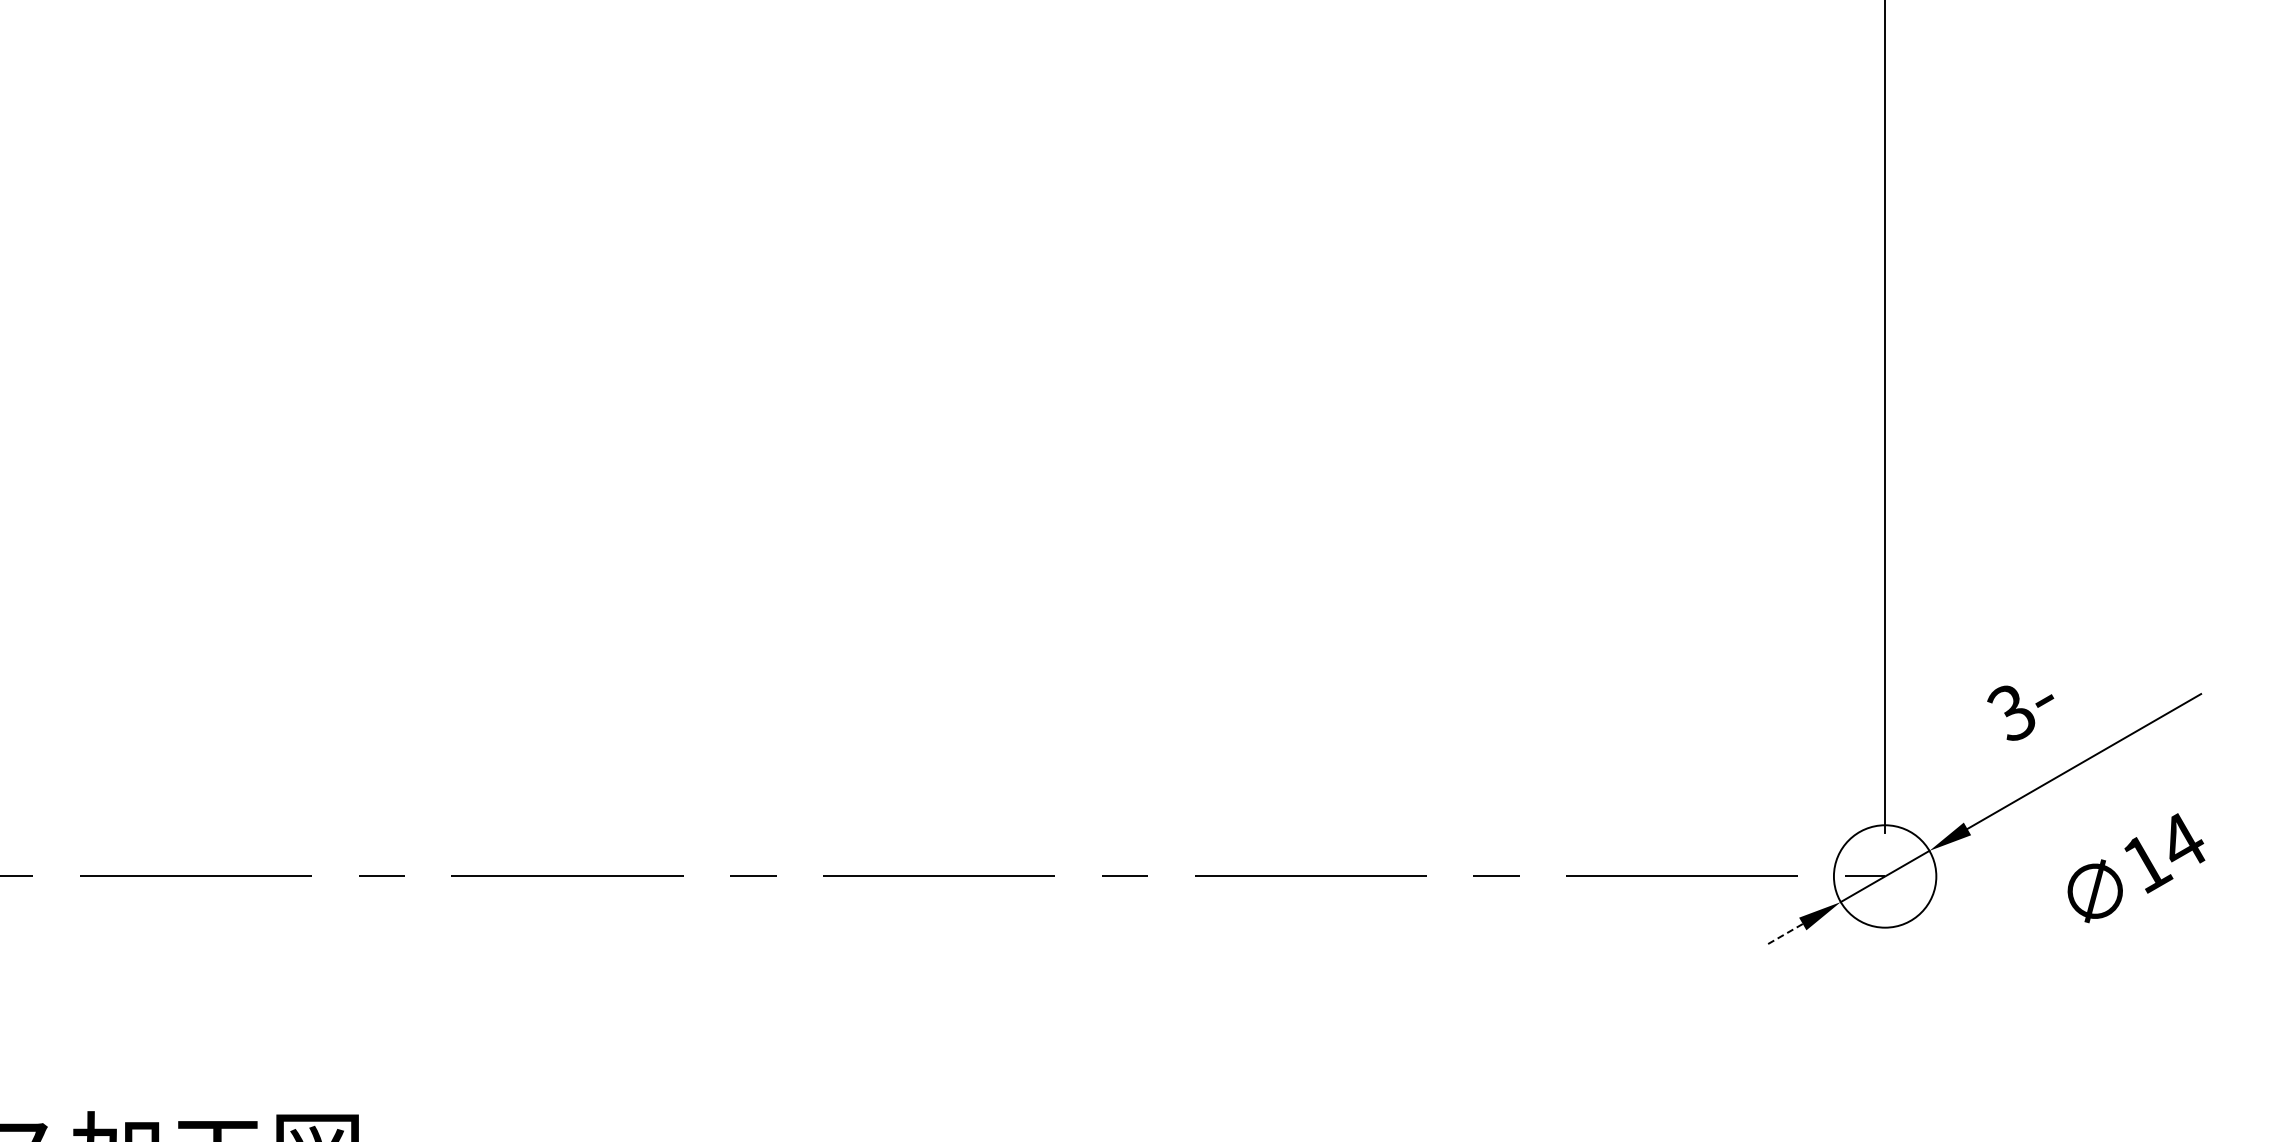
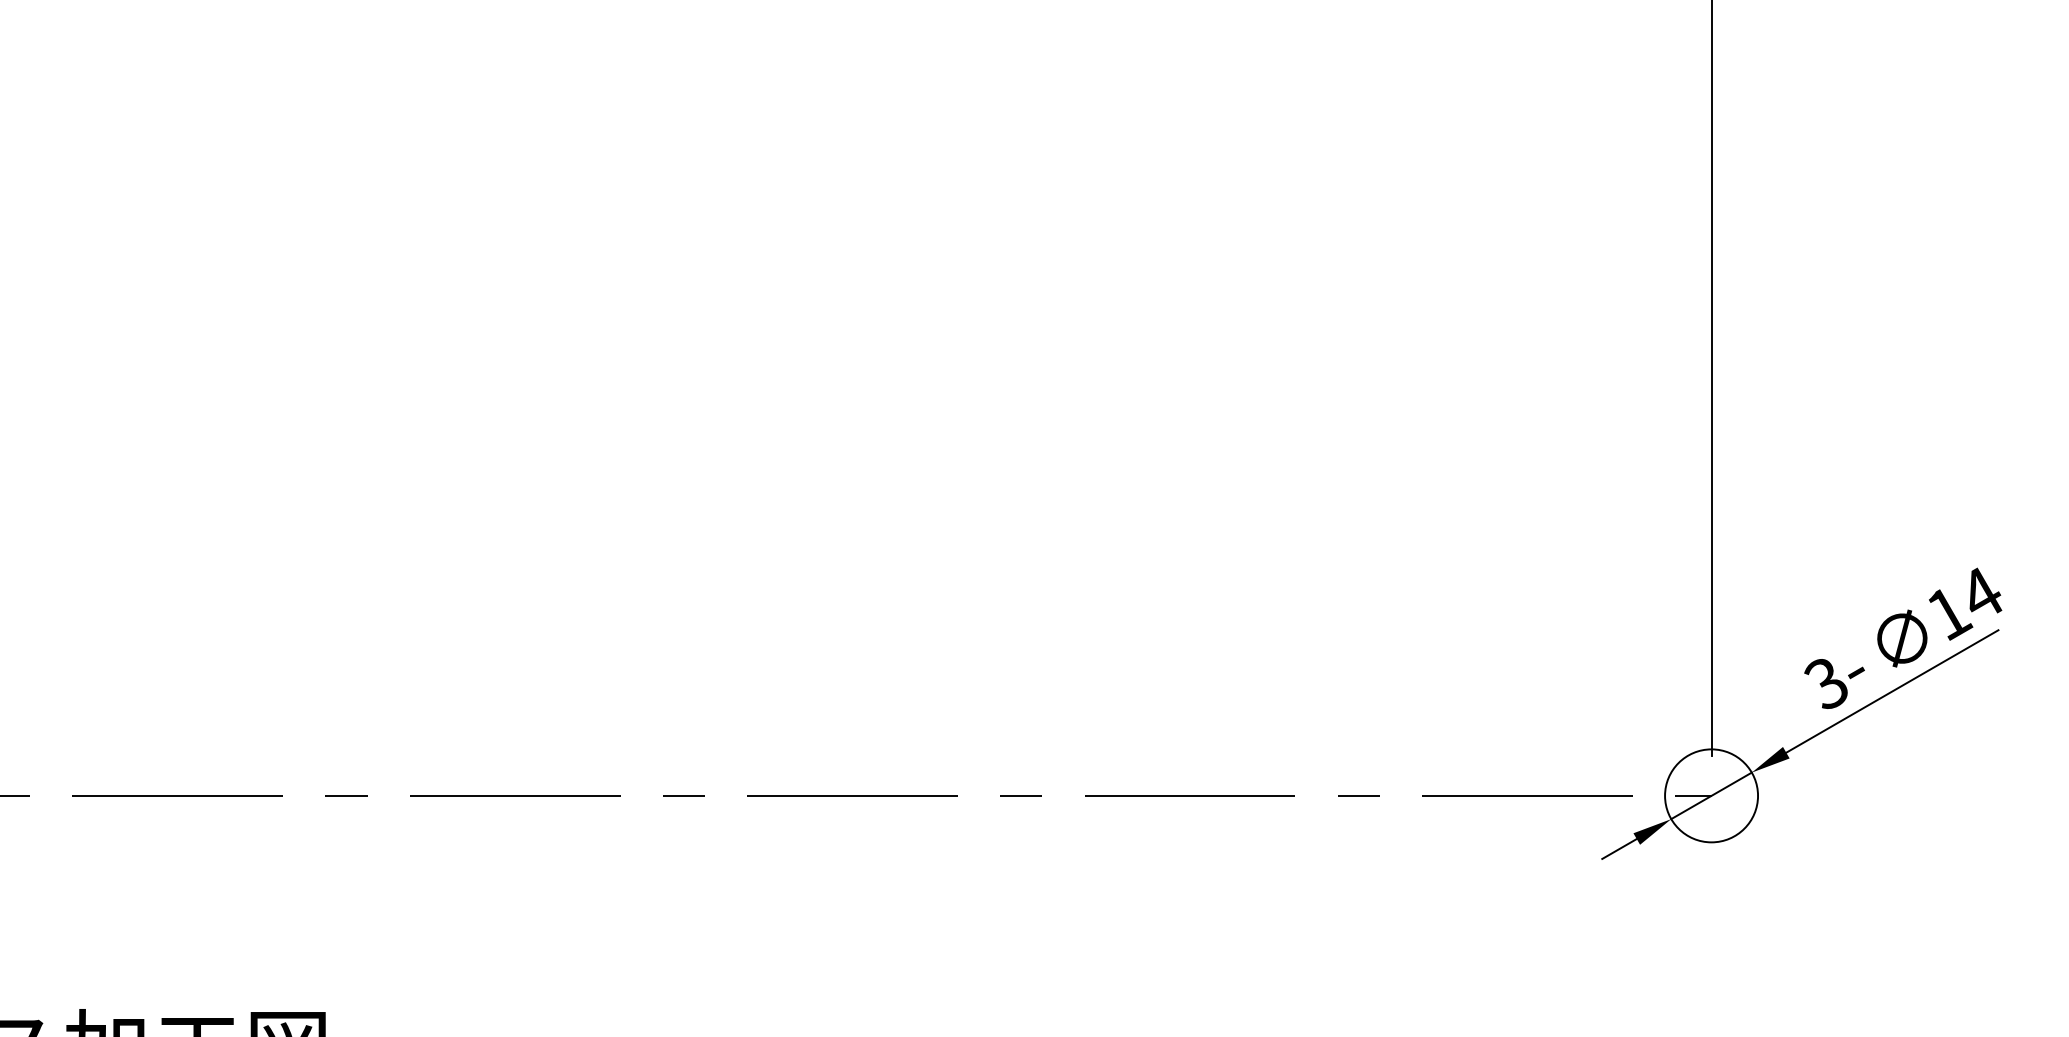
text: (2020, 712) -> (1834, 683), moved
text: (2136, 868) -> (1939, 617), moved
line: (1783, 935) -> (1619, 849), dashed -> solid

